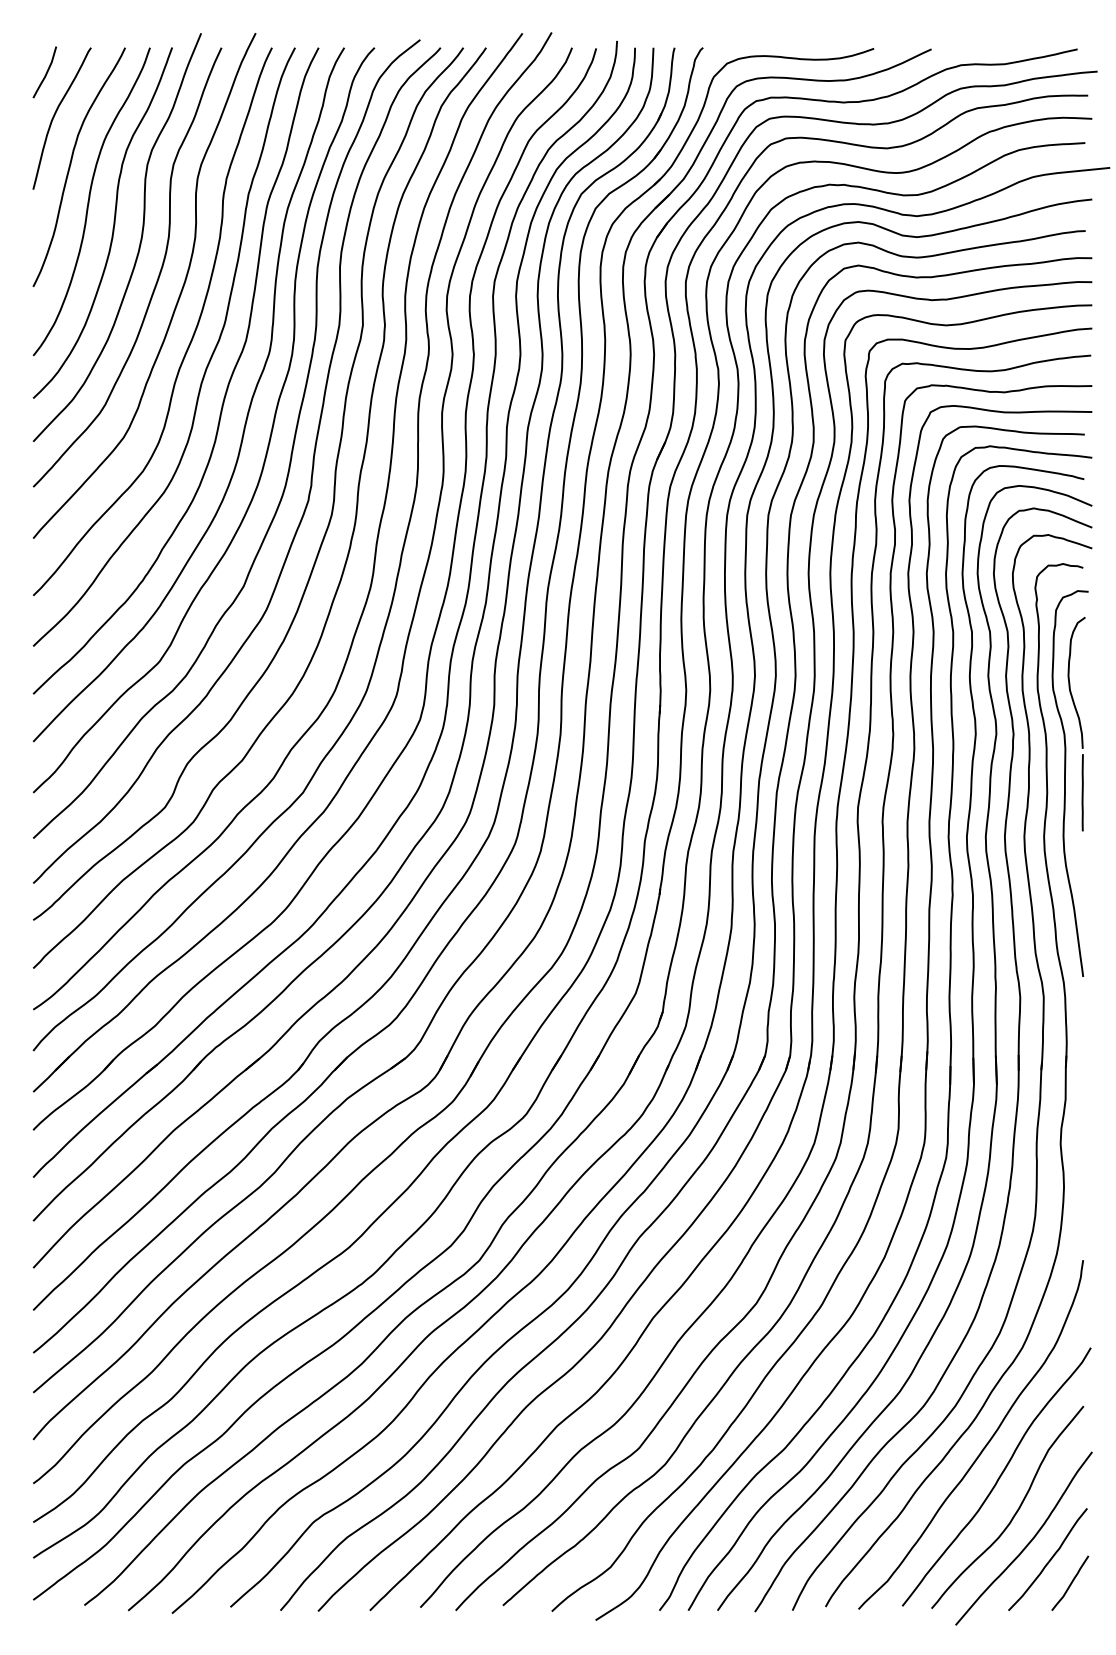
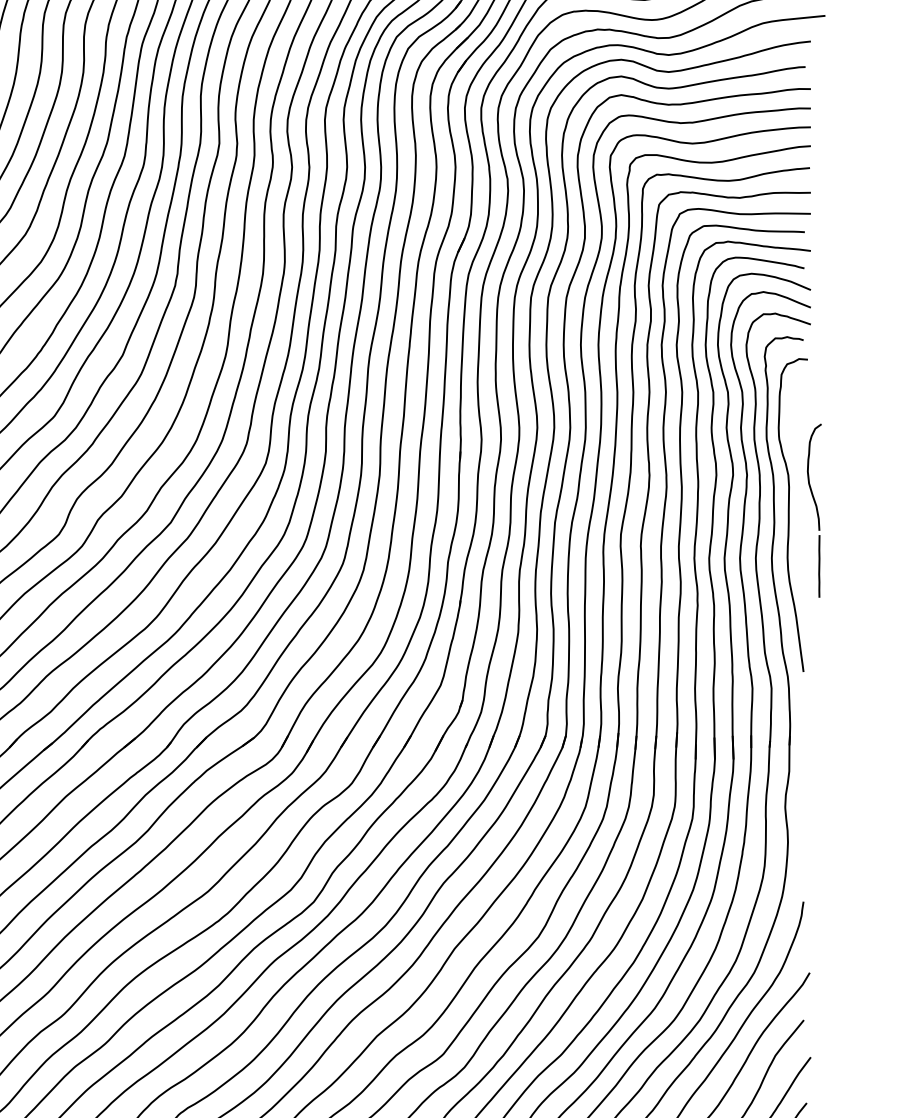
part: (1076, 723) -> (814, 510), moved

